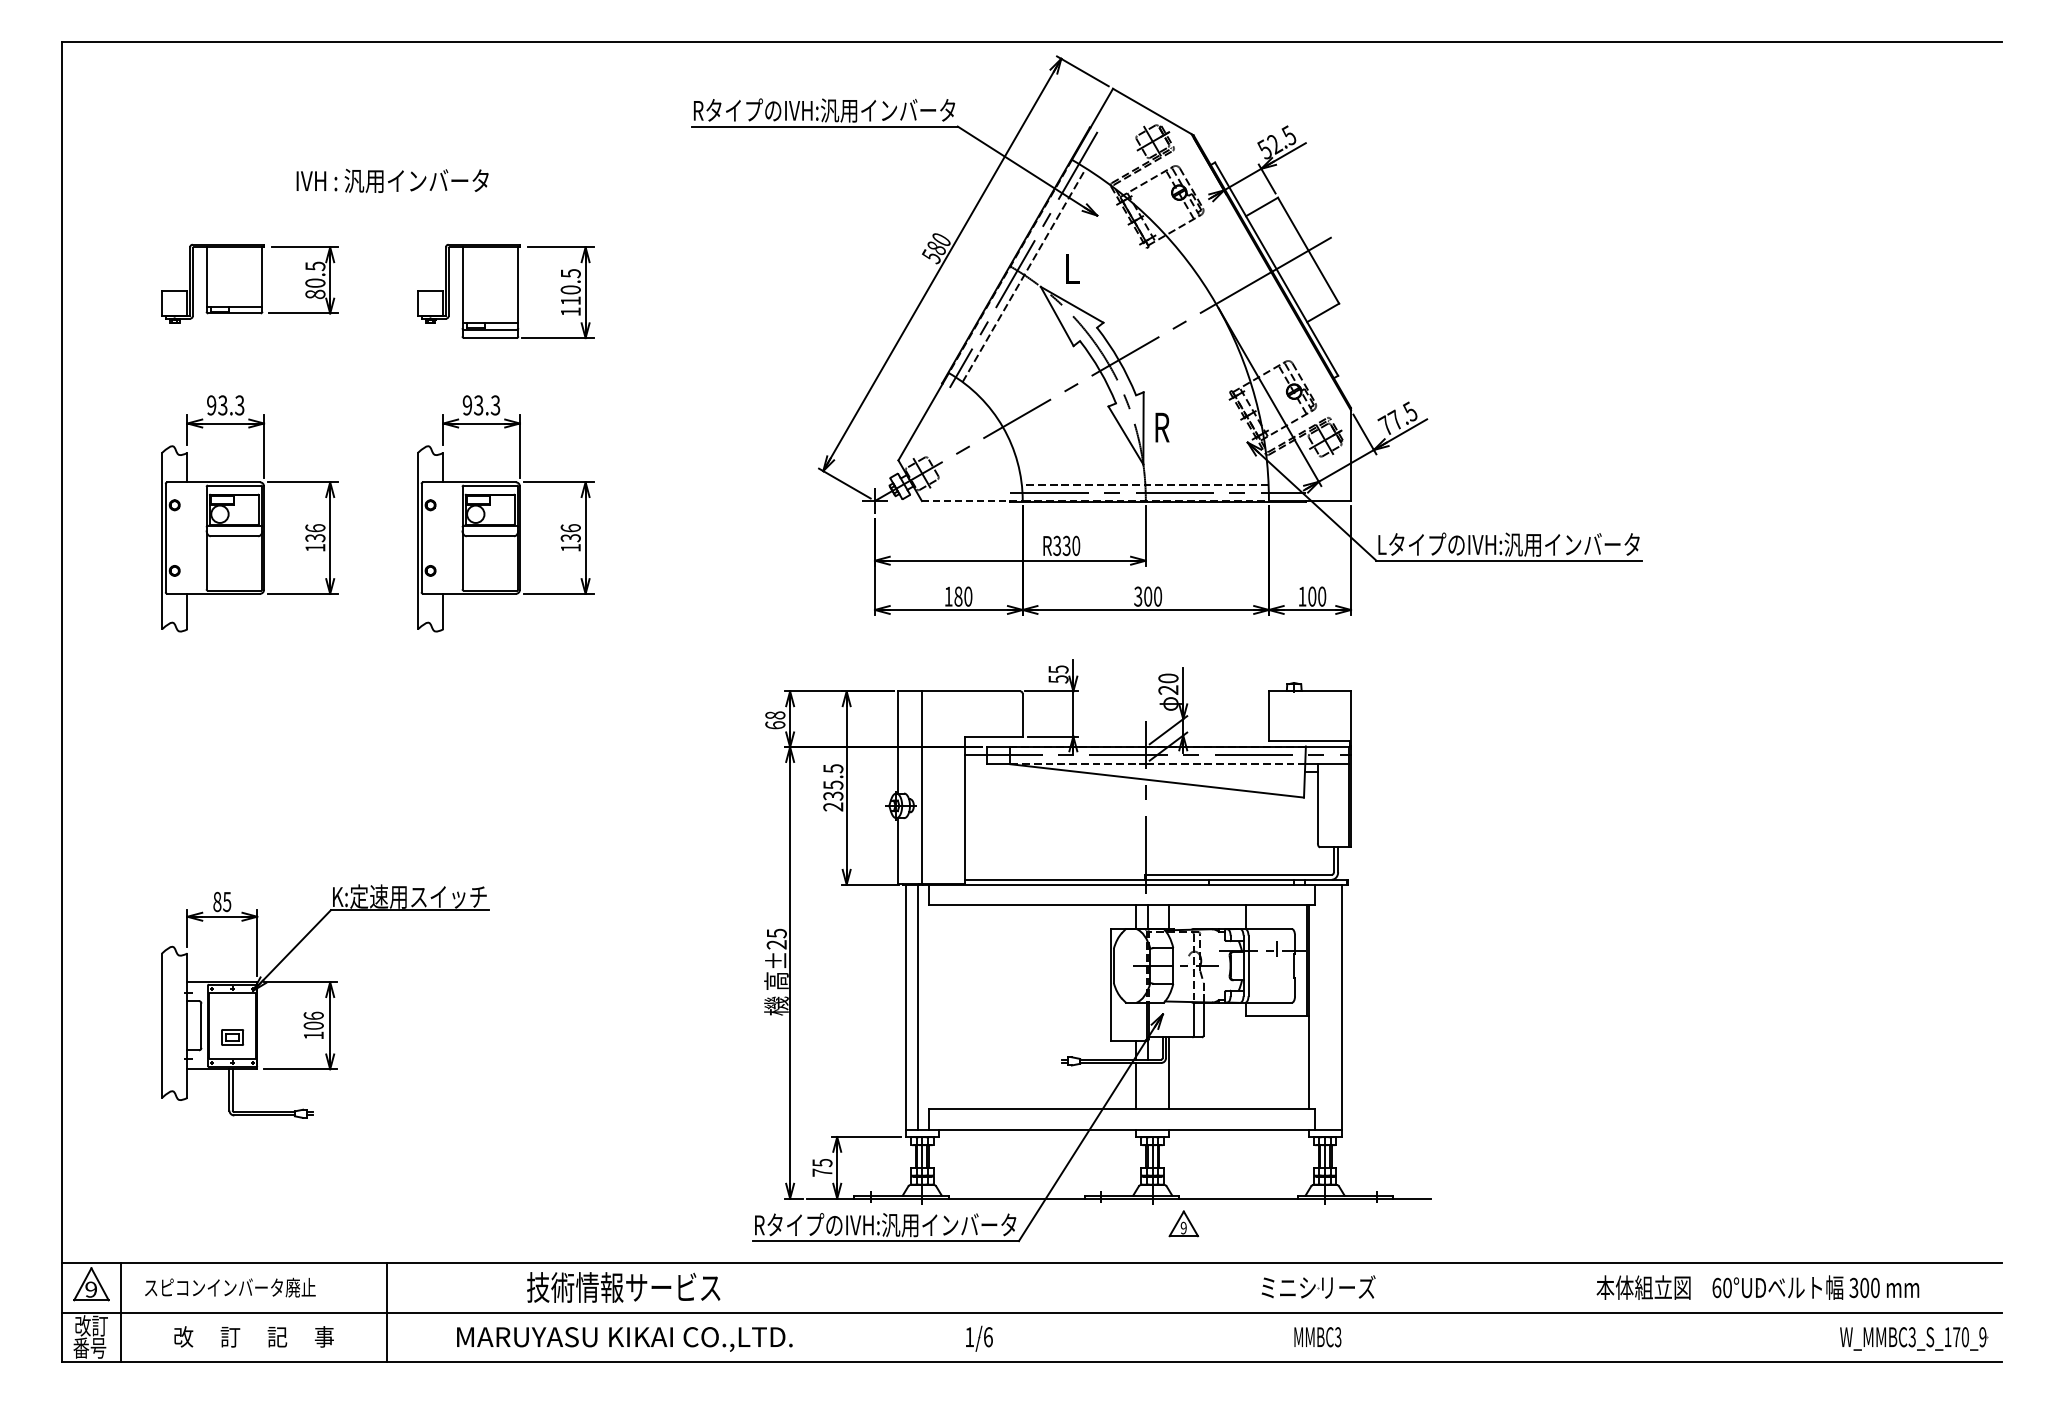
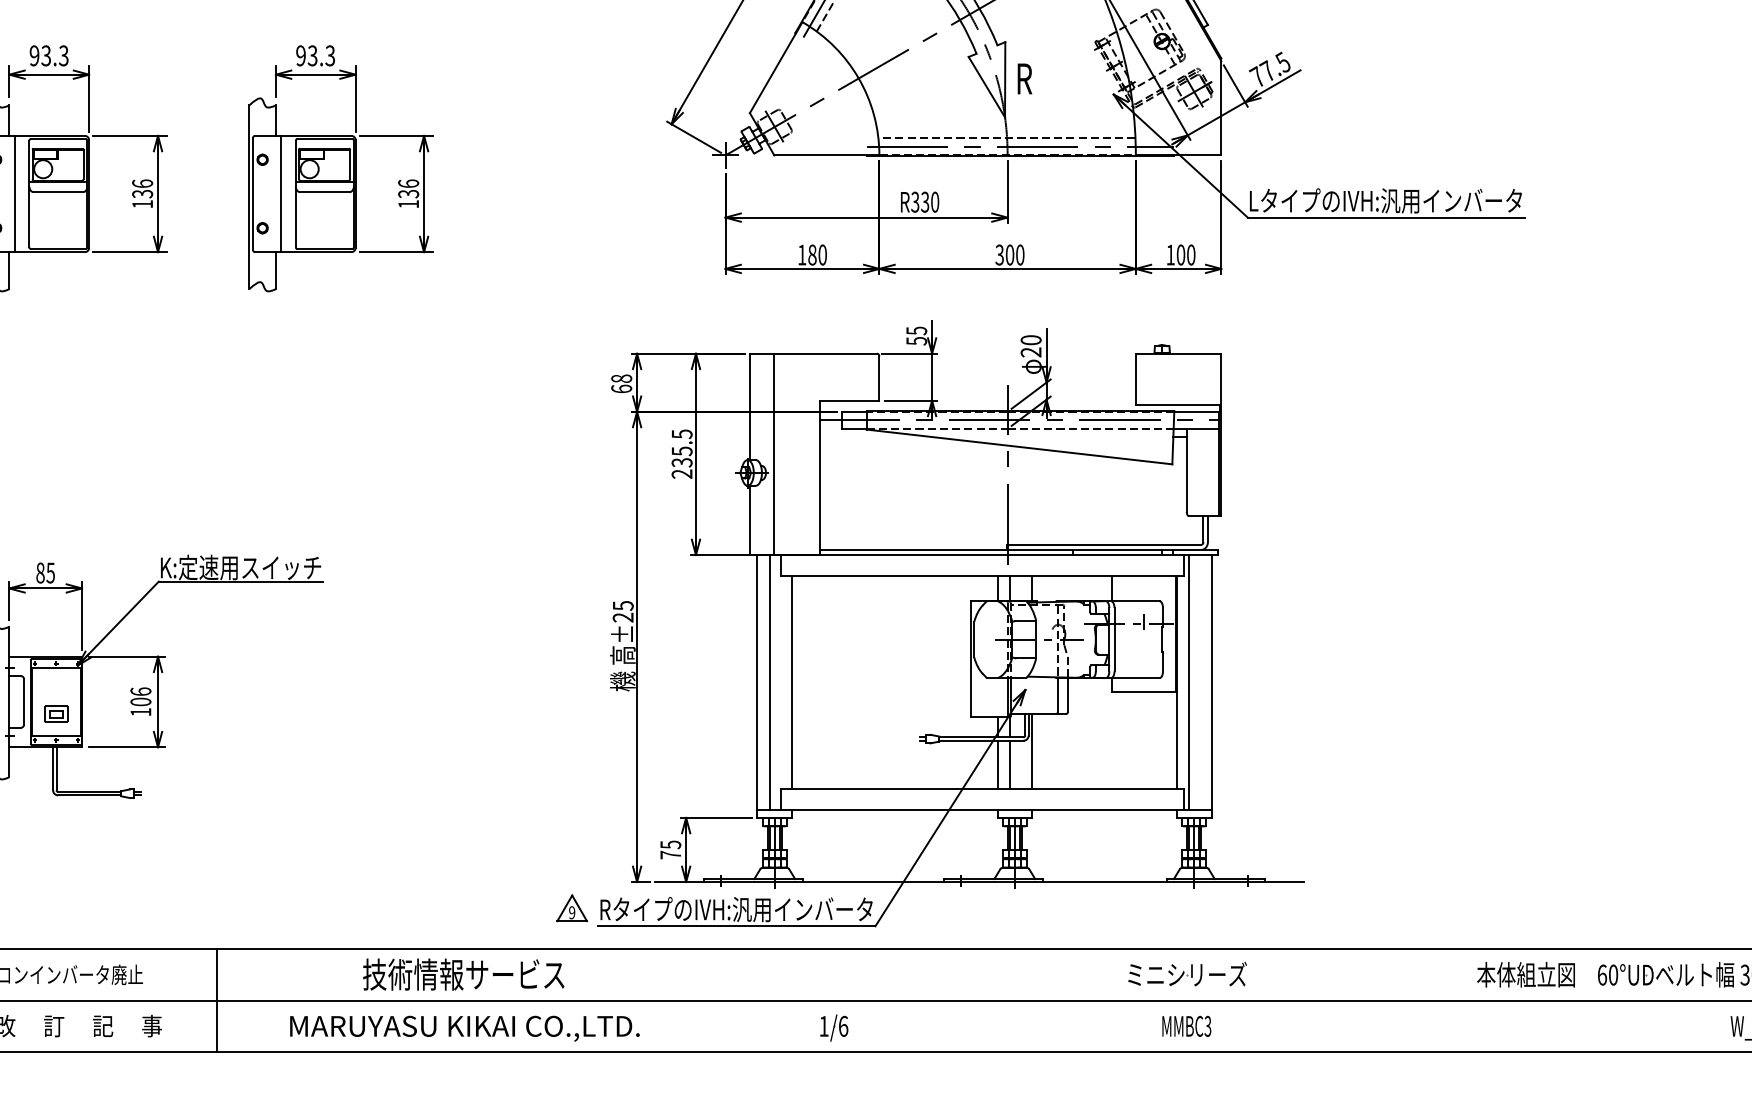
line: (972, 501) -> (827, 155), dashed -> solid
line: (192, 537) -> (14, 193), added
line: (448, 537) -> (281, 193), added
line: (1320, 1006) -> (1189, 681), added
line: (938, 1007) -> (791, 682), added
line: (1148, 1086) -> (1010, 765), added
part: (1183, 1223) -> (571, 907), moved

